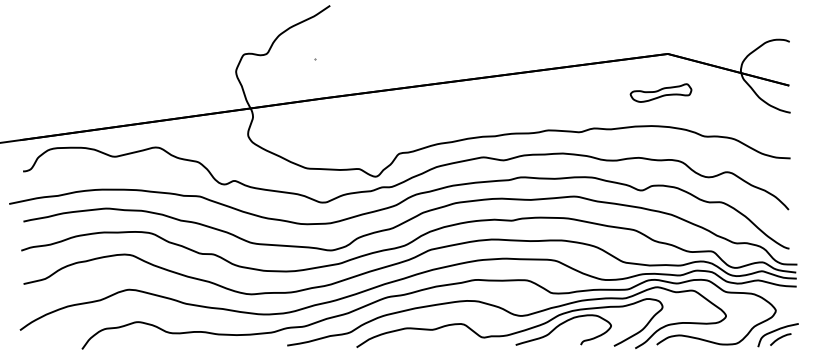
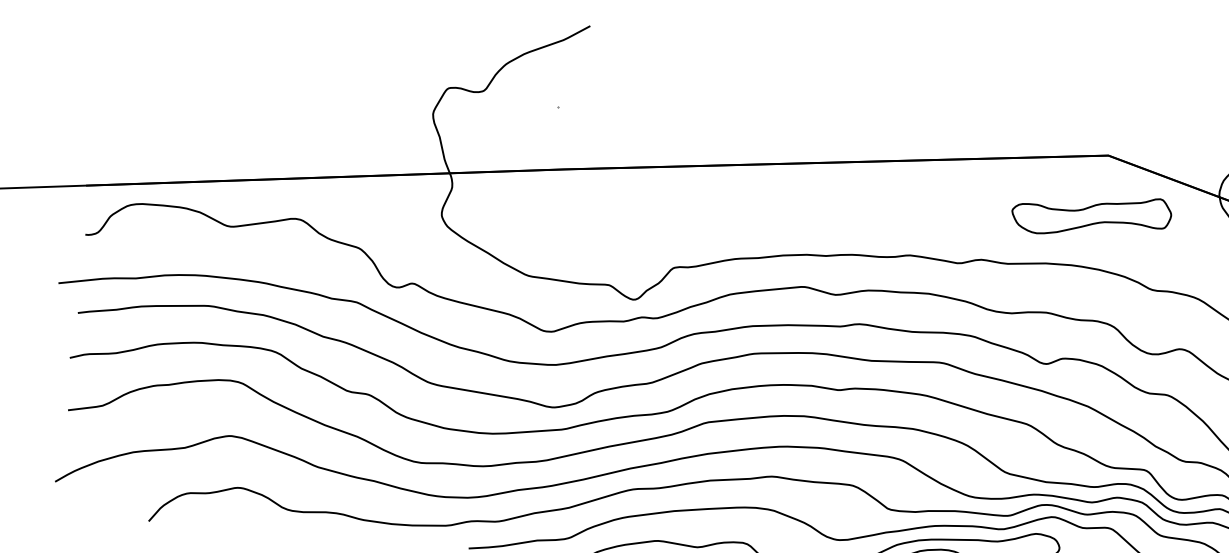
part: (660, 92) -> (1090, 214), size x1.67

